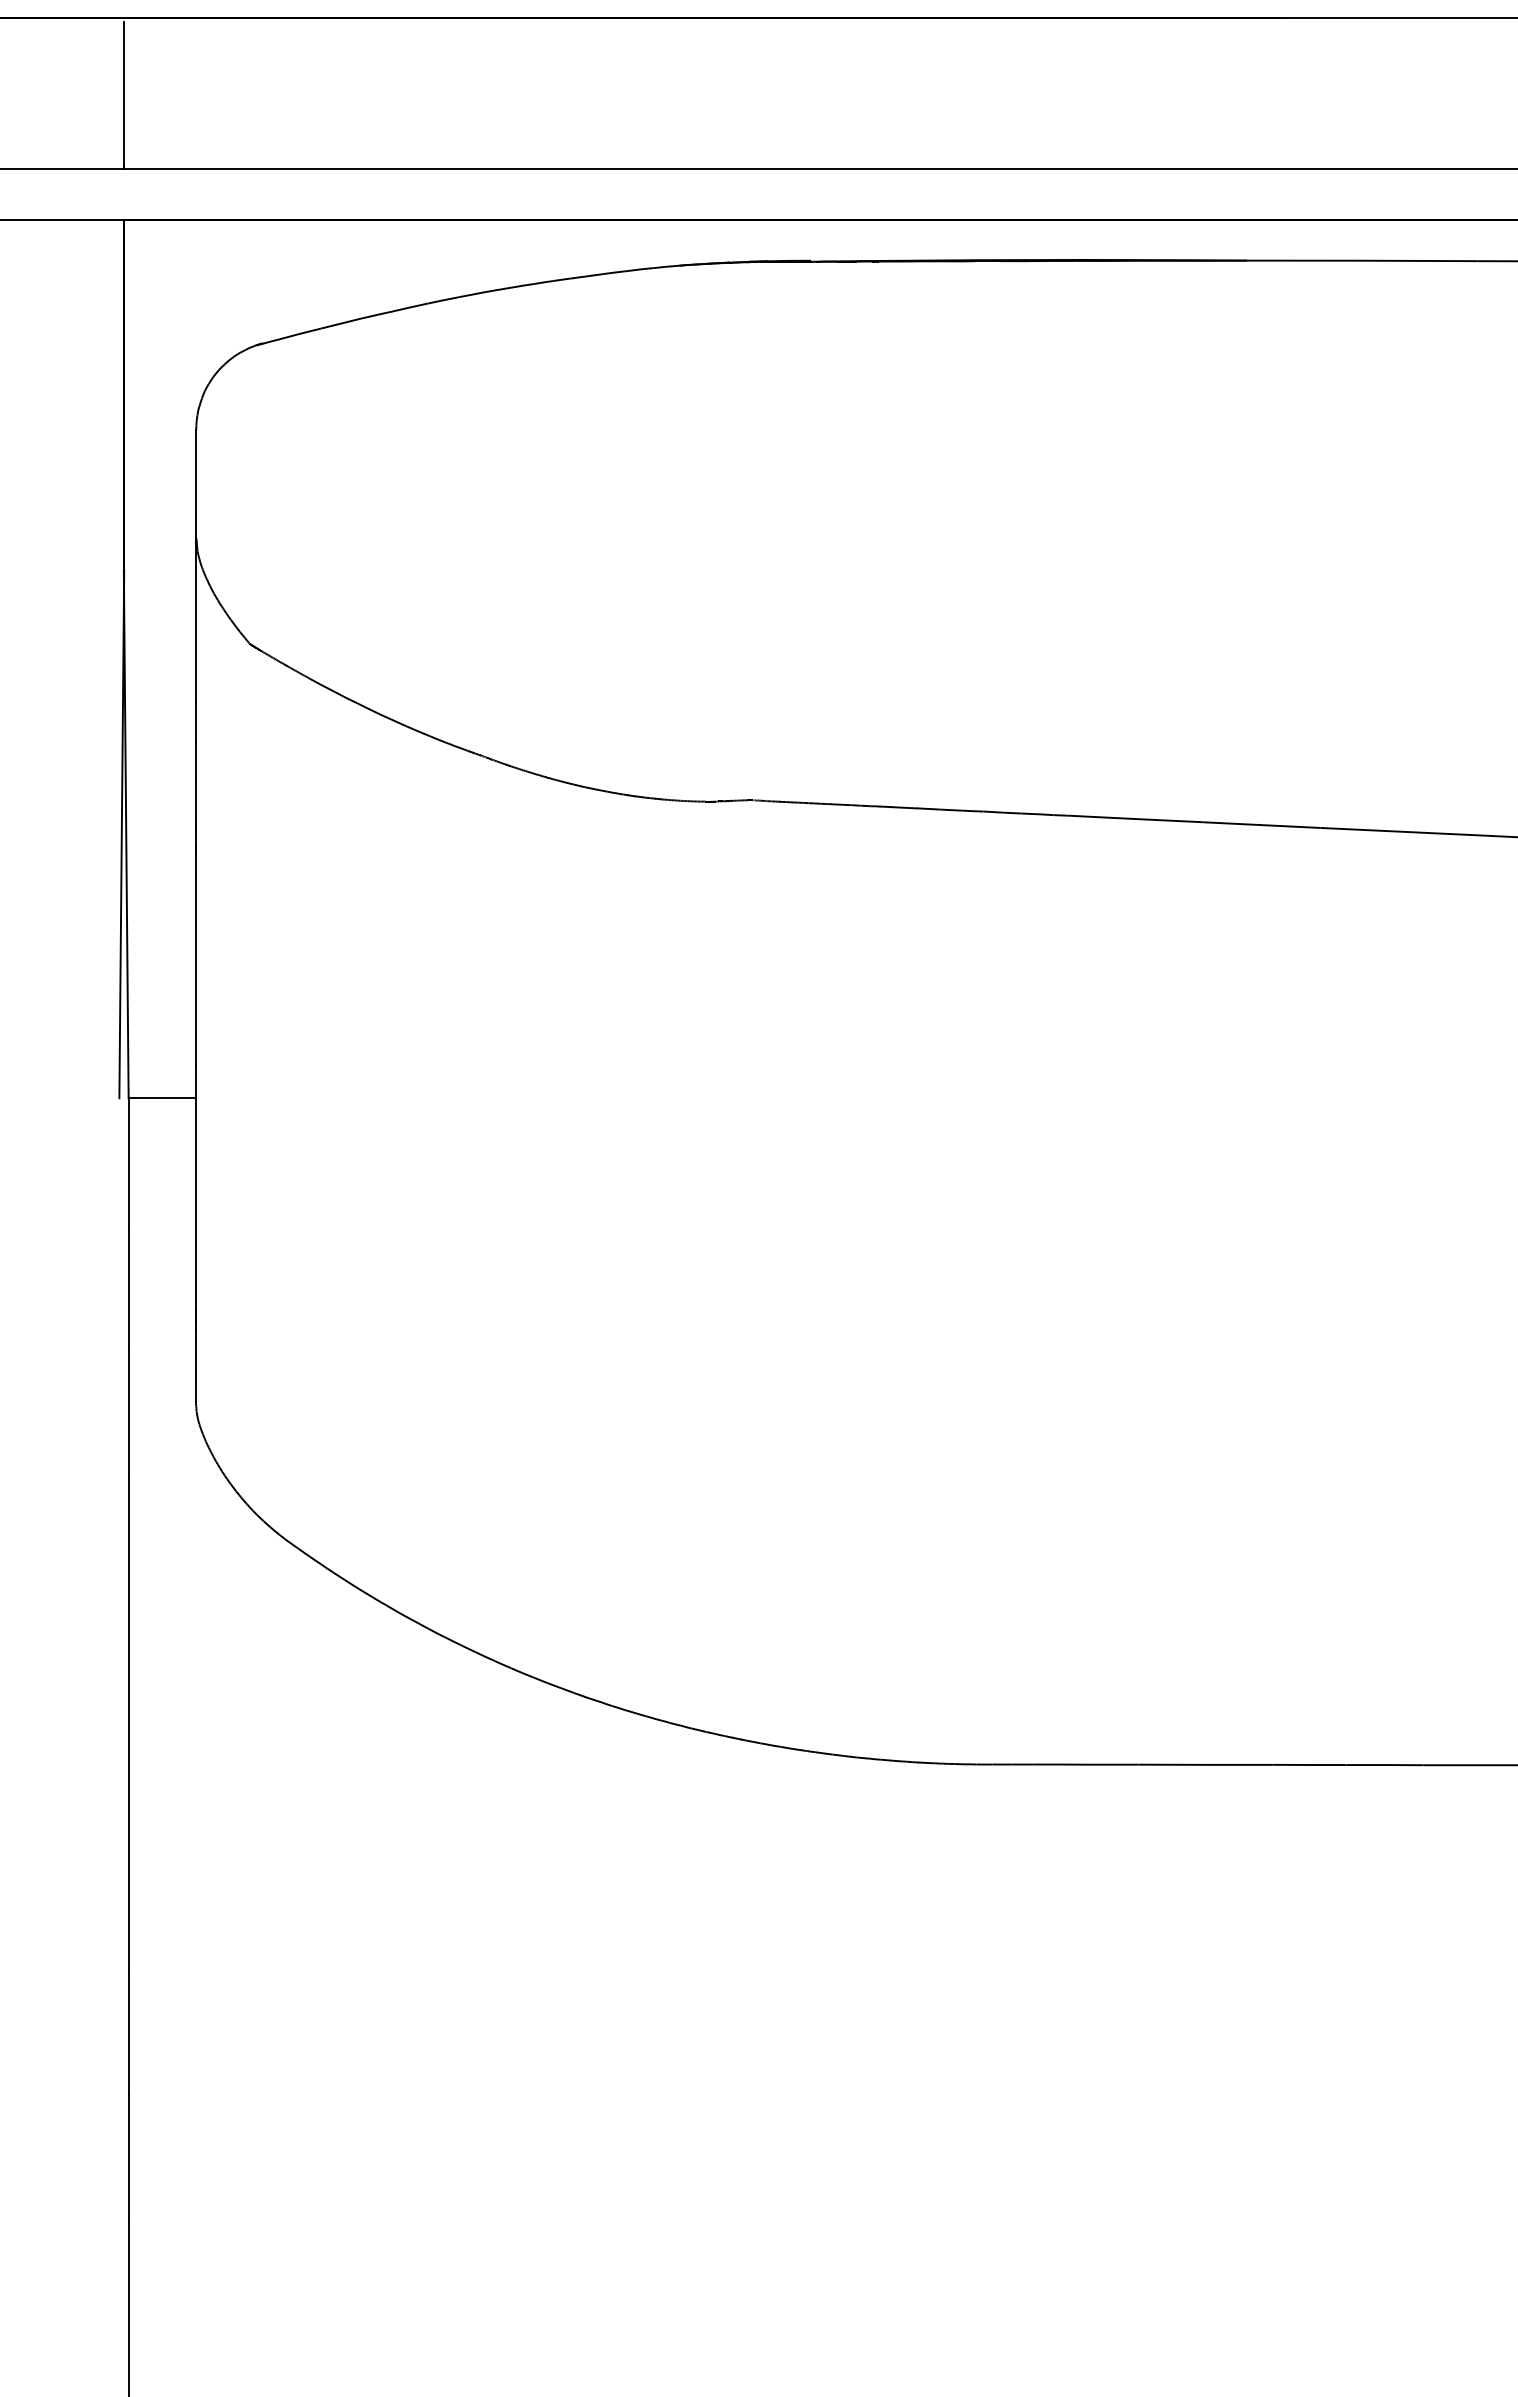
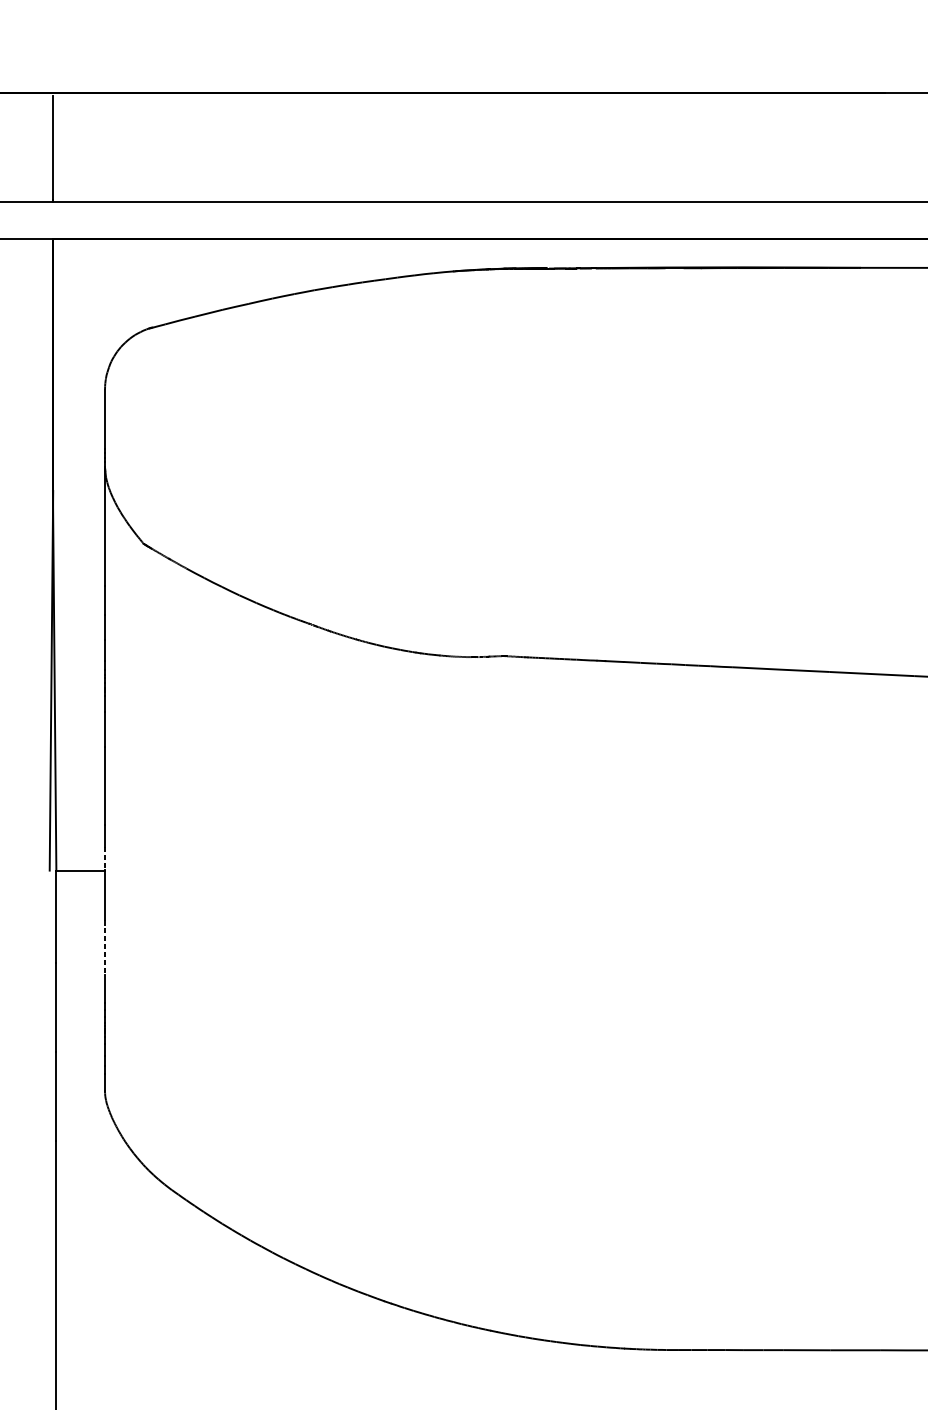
line: (196, 1082) -> (105, 859), solid -> dashed
line: (196, 1205) -> (105, 947), solid -> dashed

